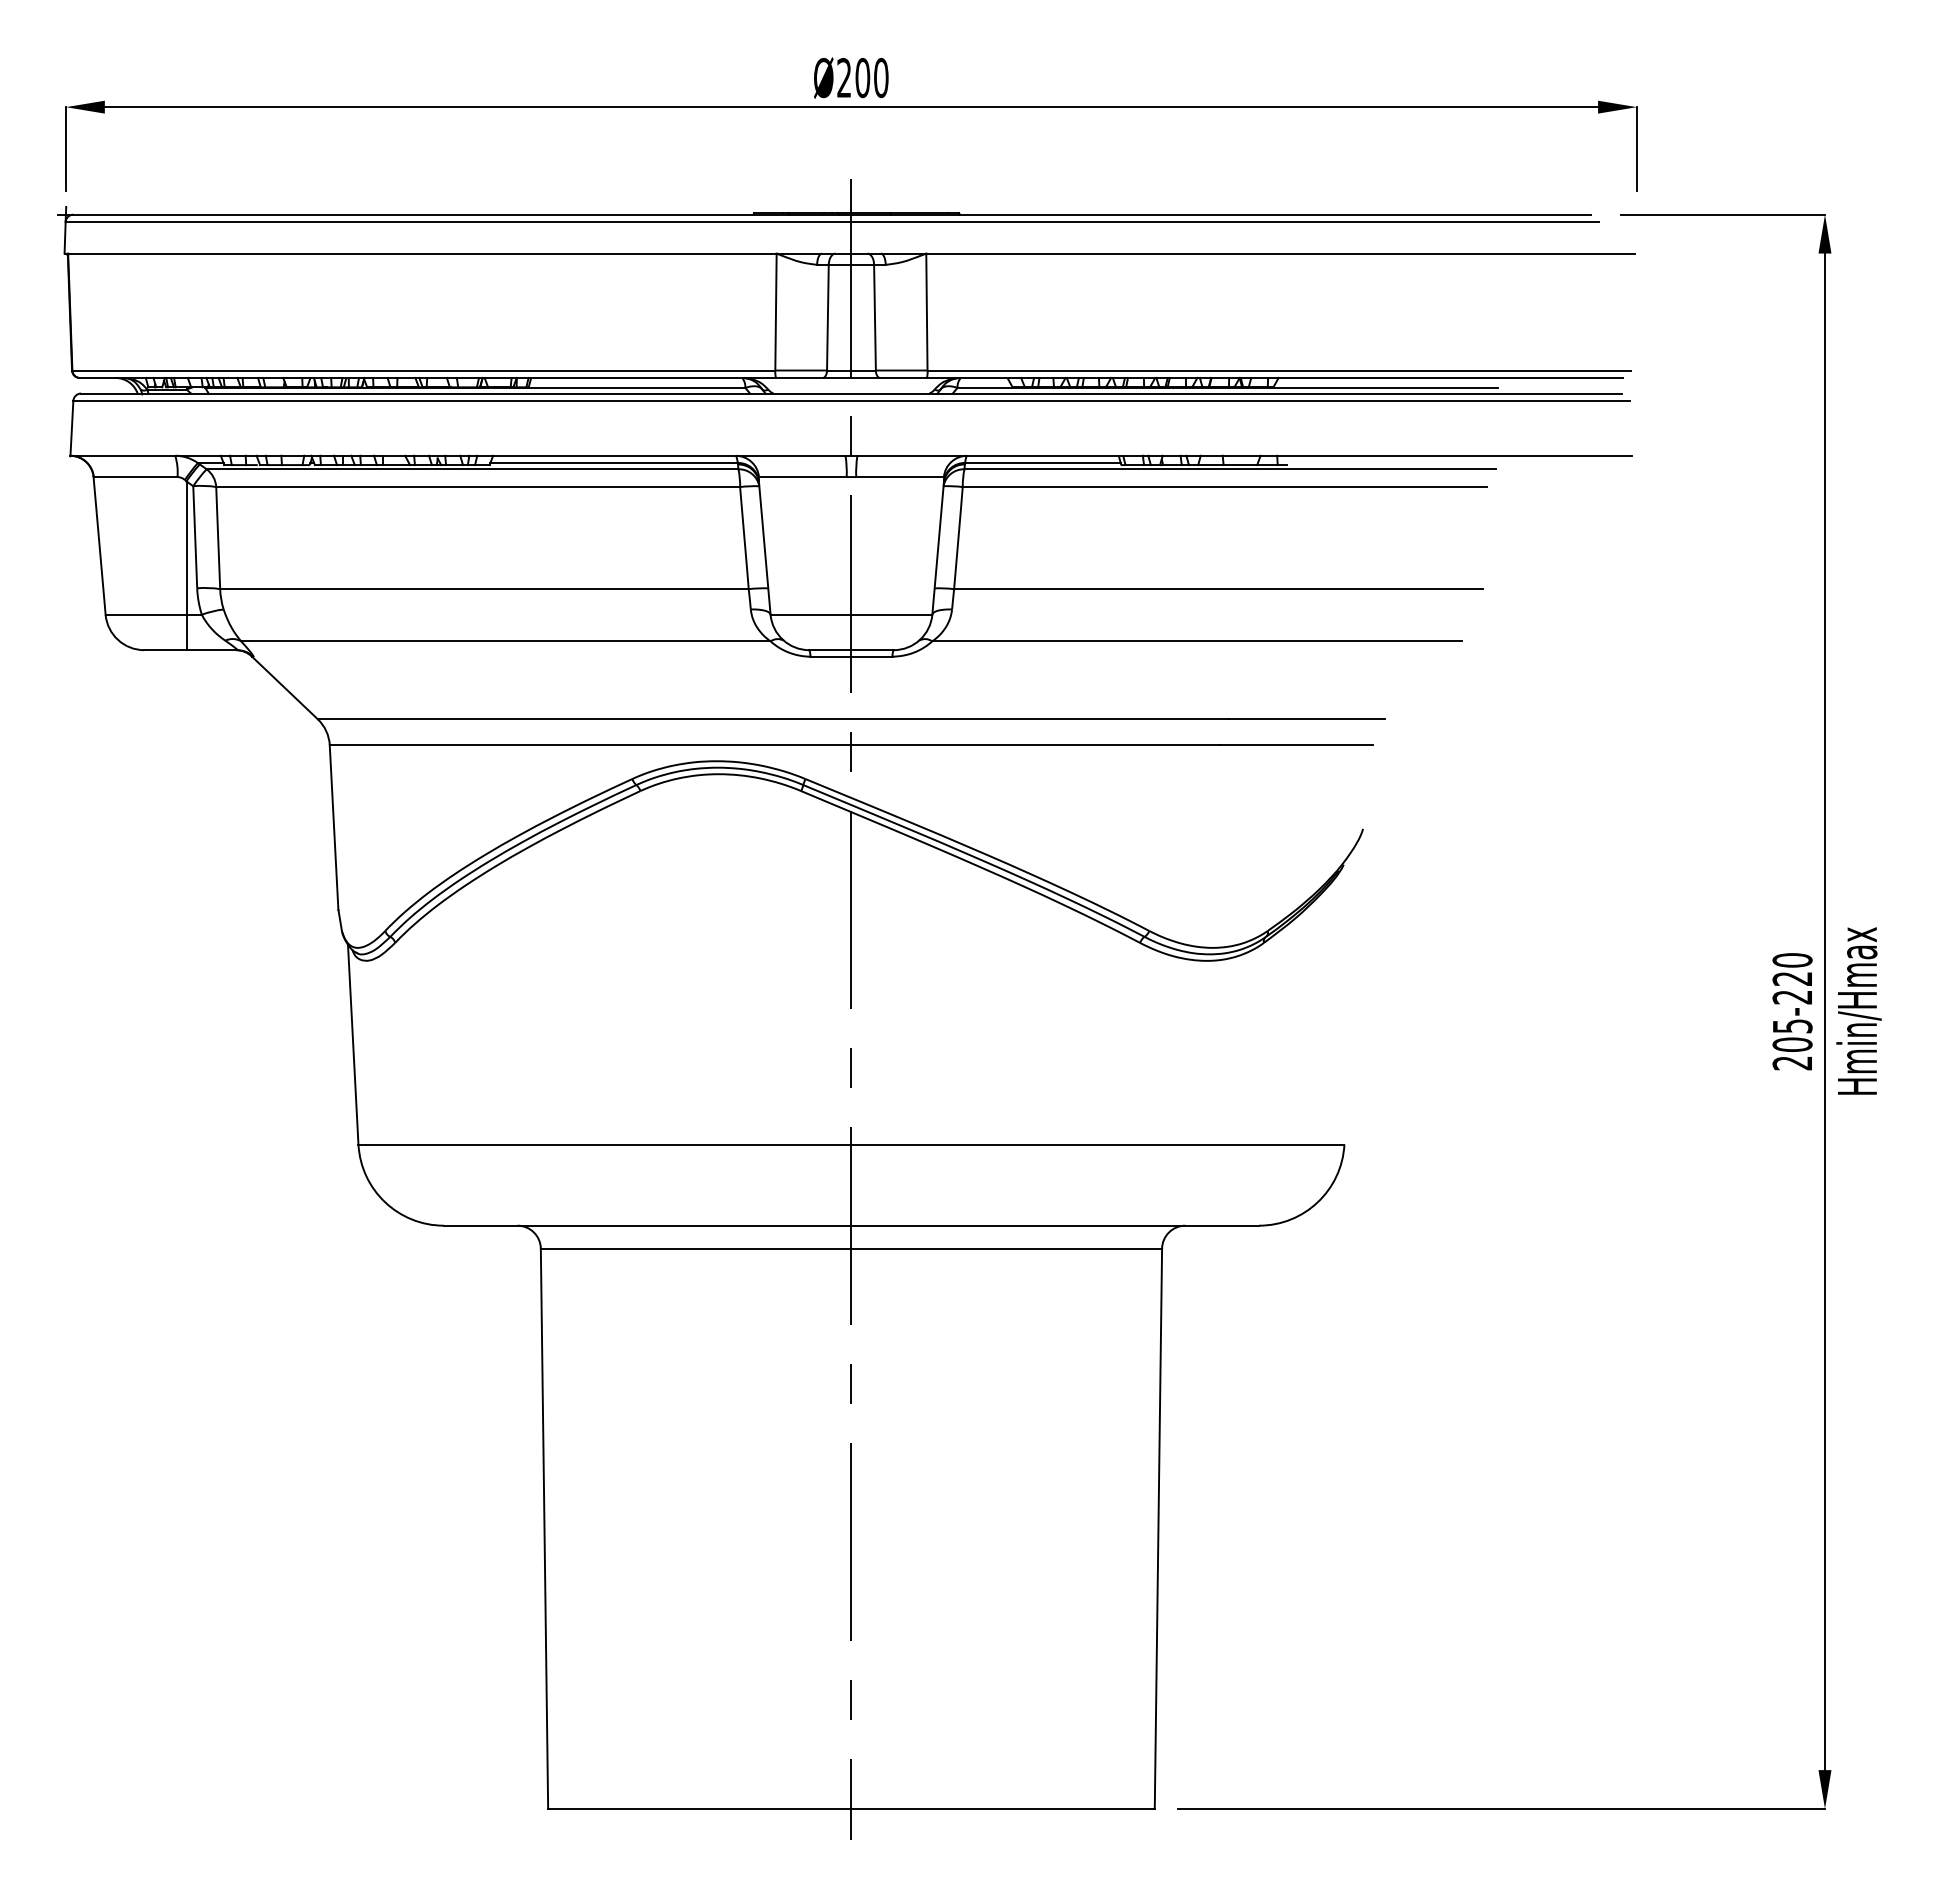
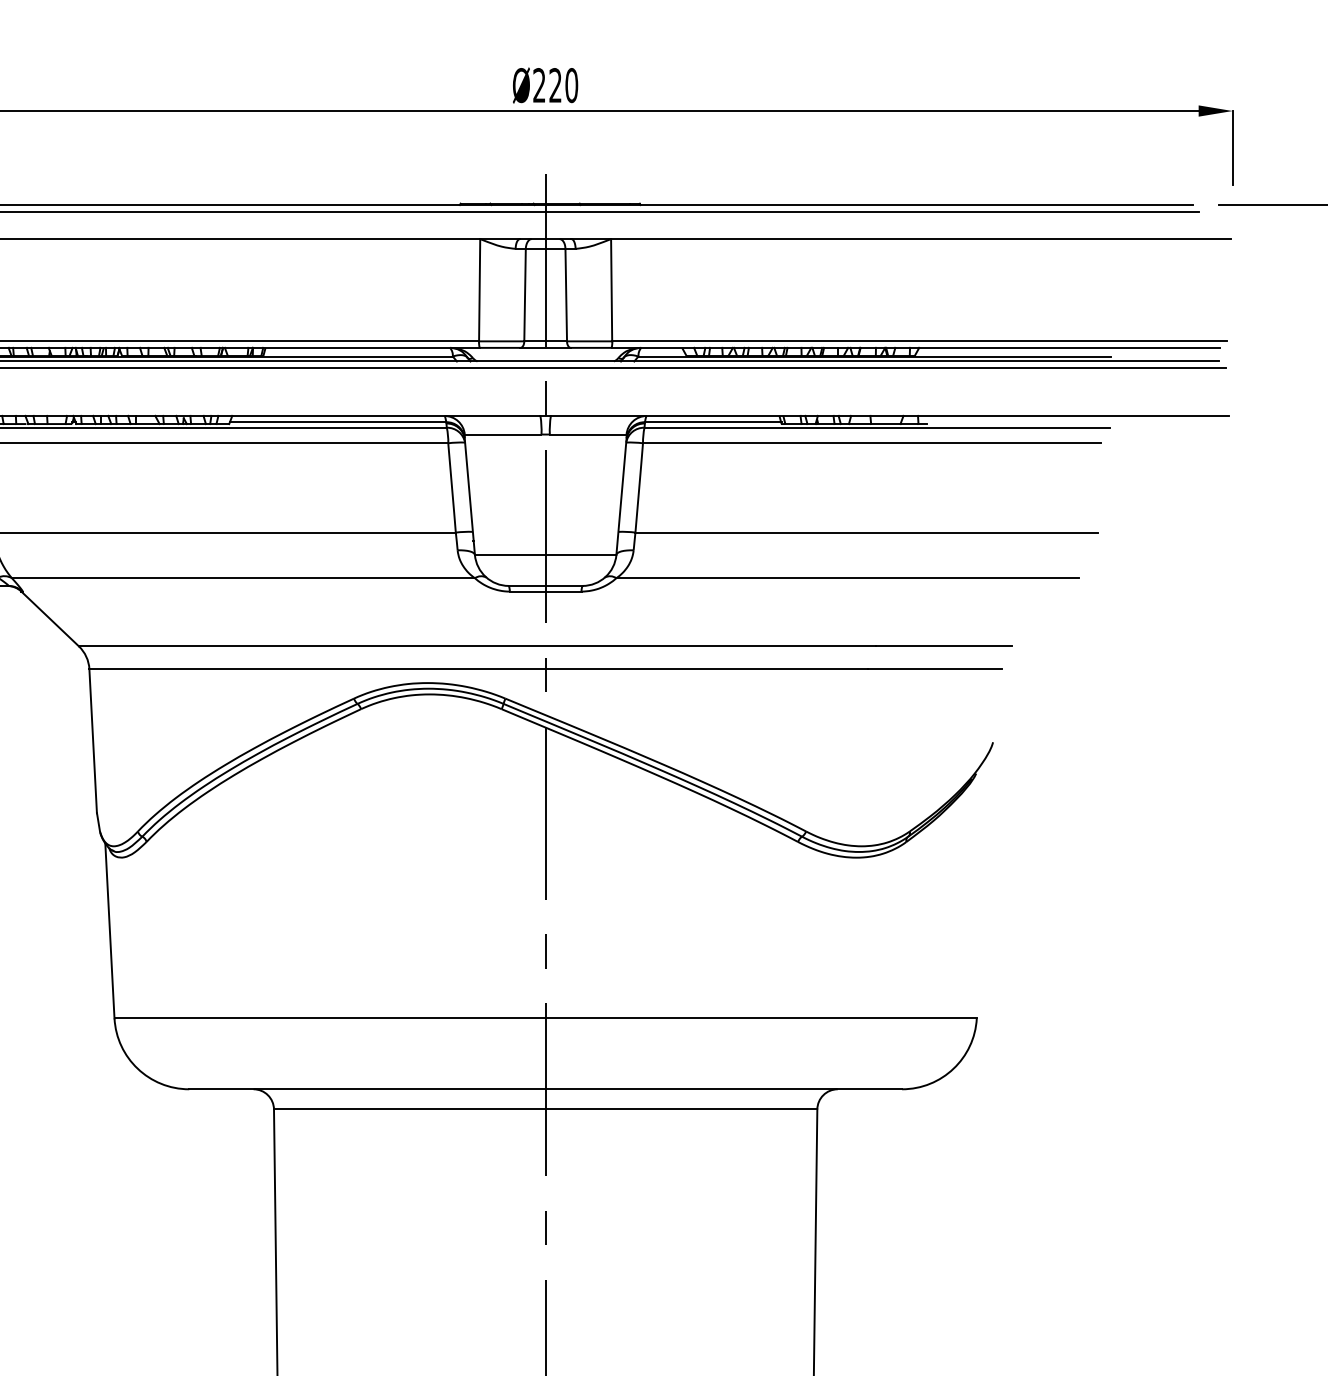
text: (862, 78) -> (555, 85), Ø200 -> Ø220

